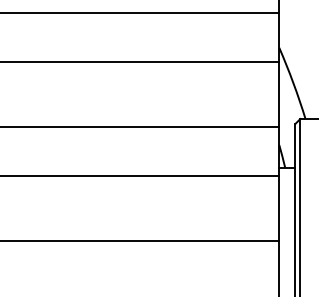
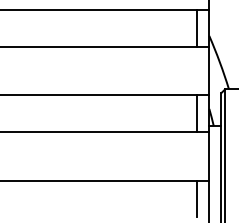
line: (262, 37) -> (196, 28), added
line: (262, 151) -> (196, 113), added
line: (262, 265) -> (196, 199), added

